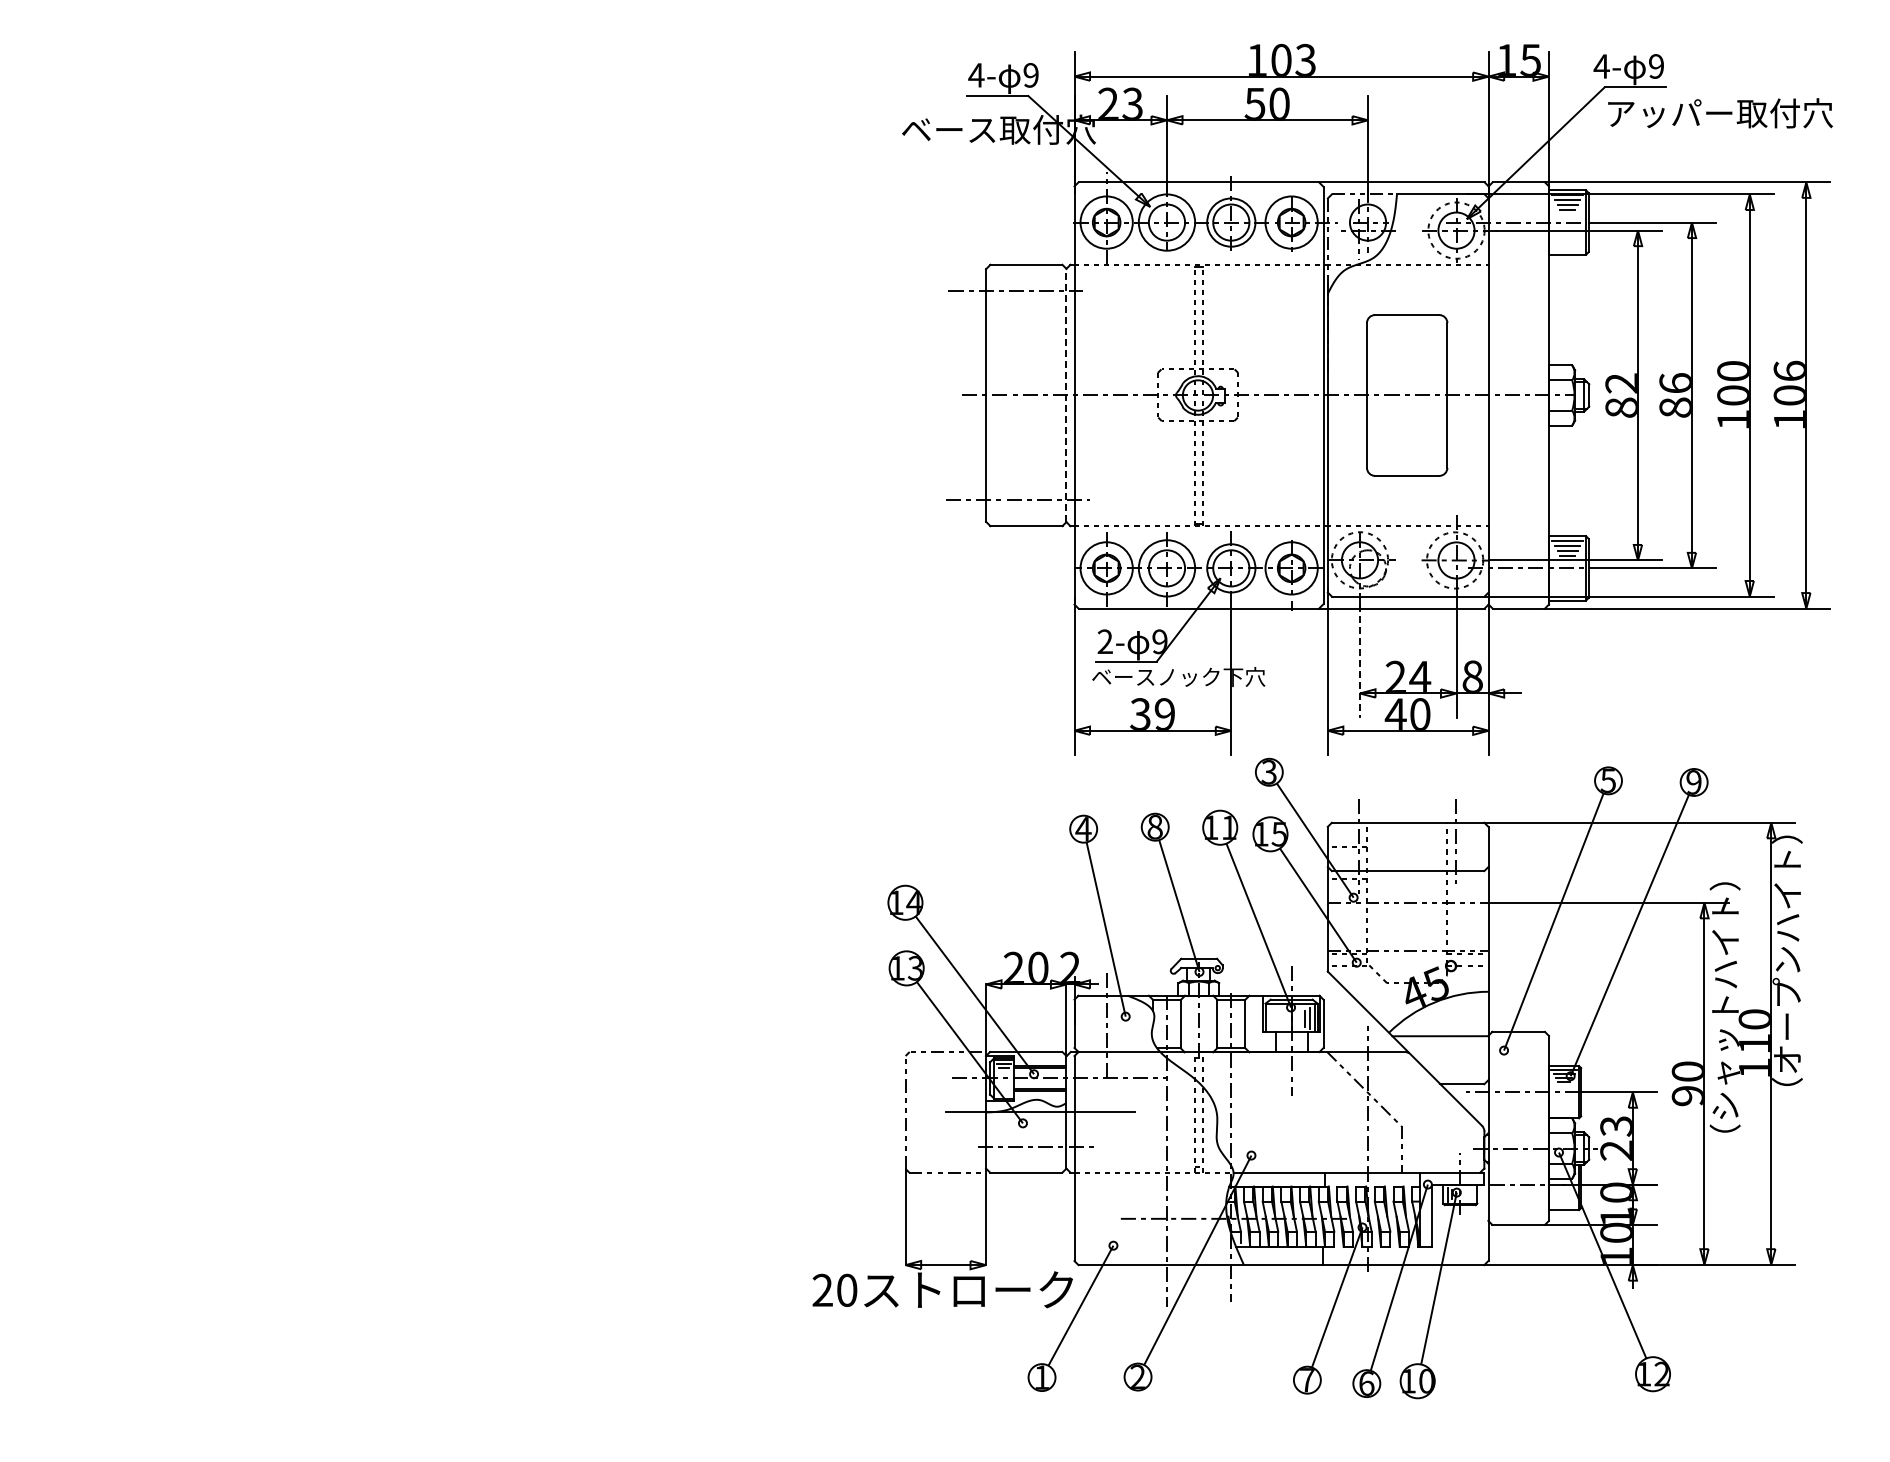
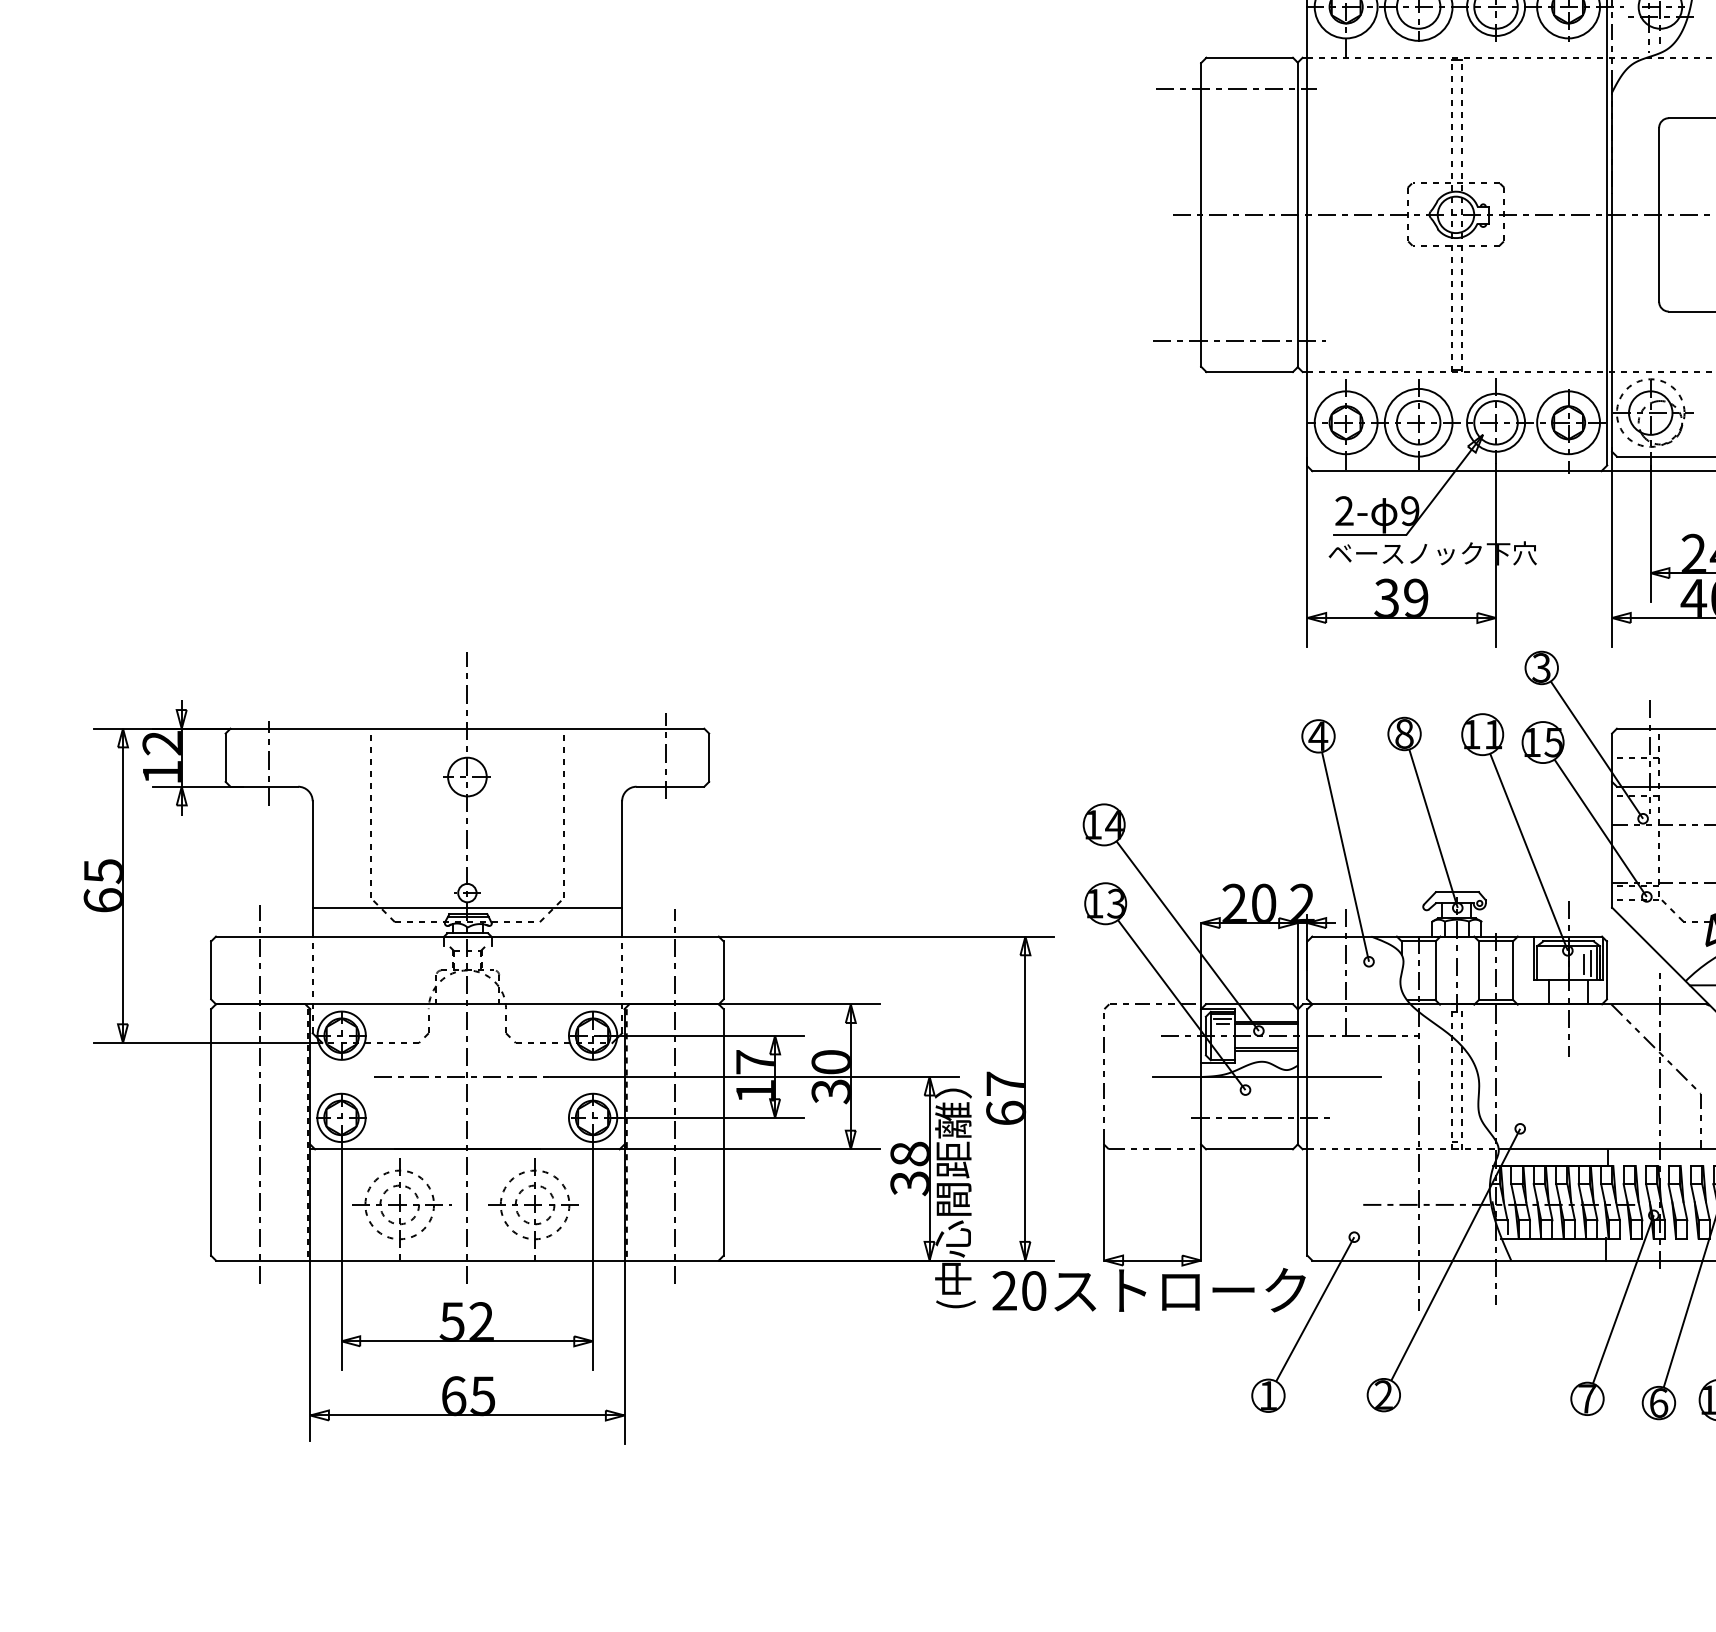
line: (1066, 395) -> (1297, 214), dashed -> solid
line: (1359, 661) -> (1650, 534), dashed -> solid
part: (460, 1088) -> (569, 1048), added

